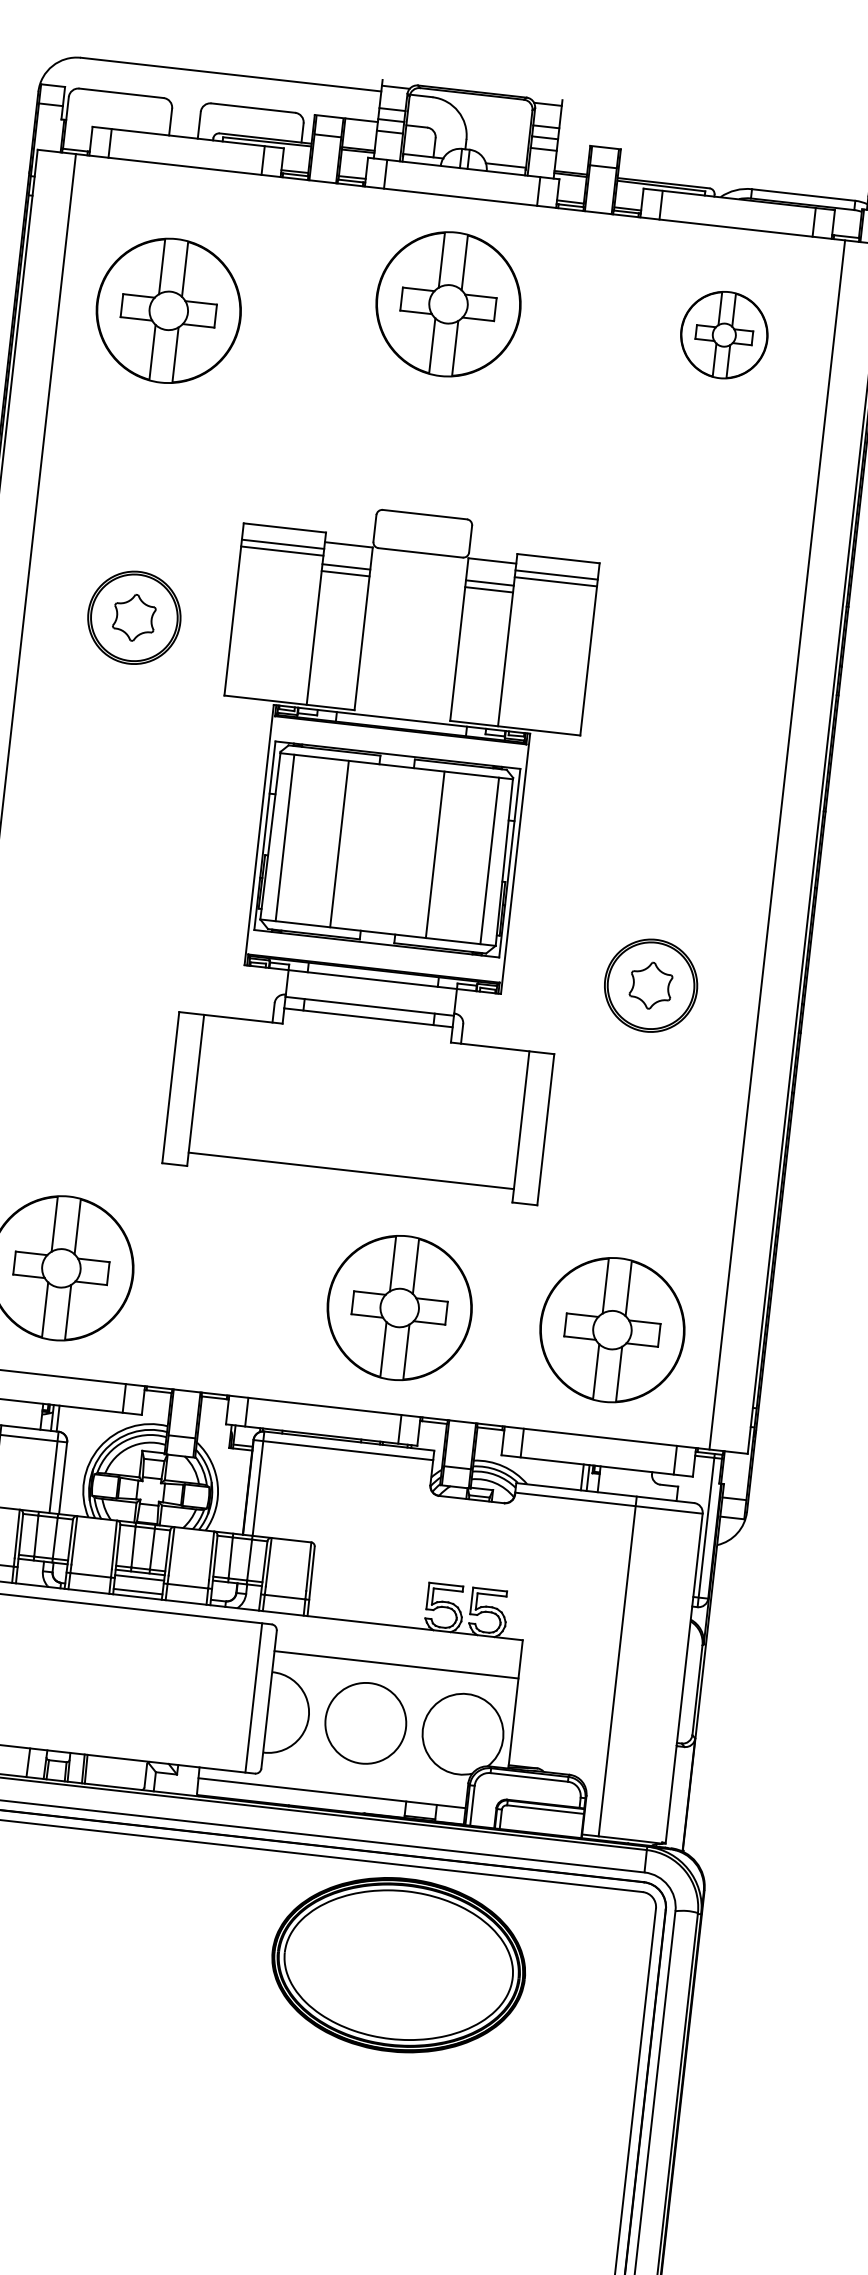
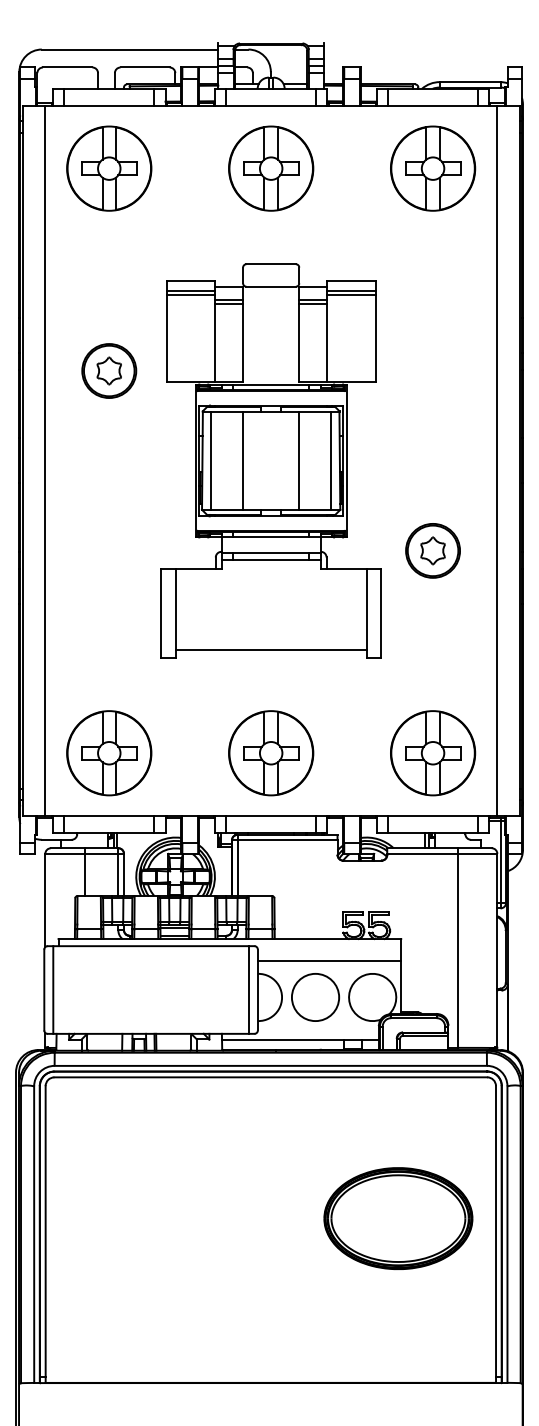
part: (169, 310) -> (109, 168), moved
part: (724, 335) -> (433, 168), size x1.67
part: (386, 848) -> (270, 460), moved
part: (400, 1308) -> (271, 753), moved
part: (398, 1964) -> (398, 1218), moved

